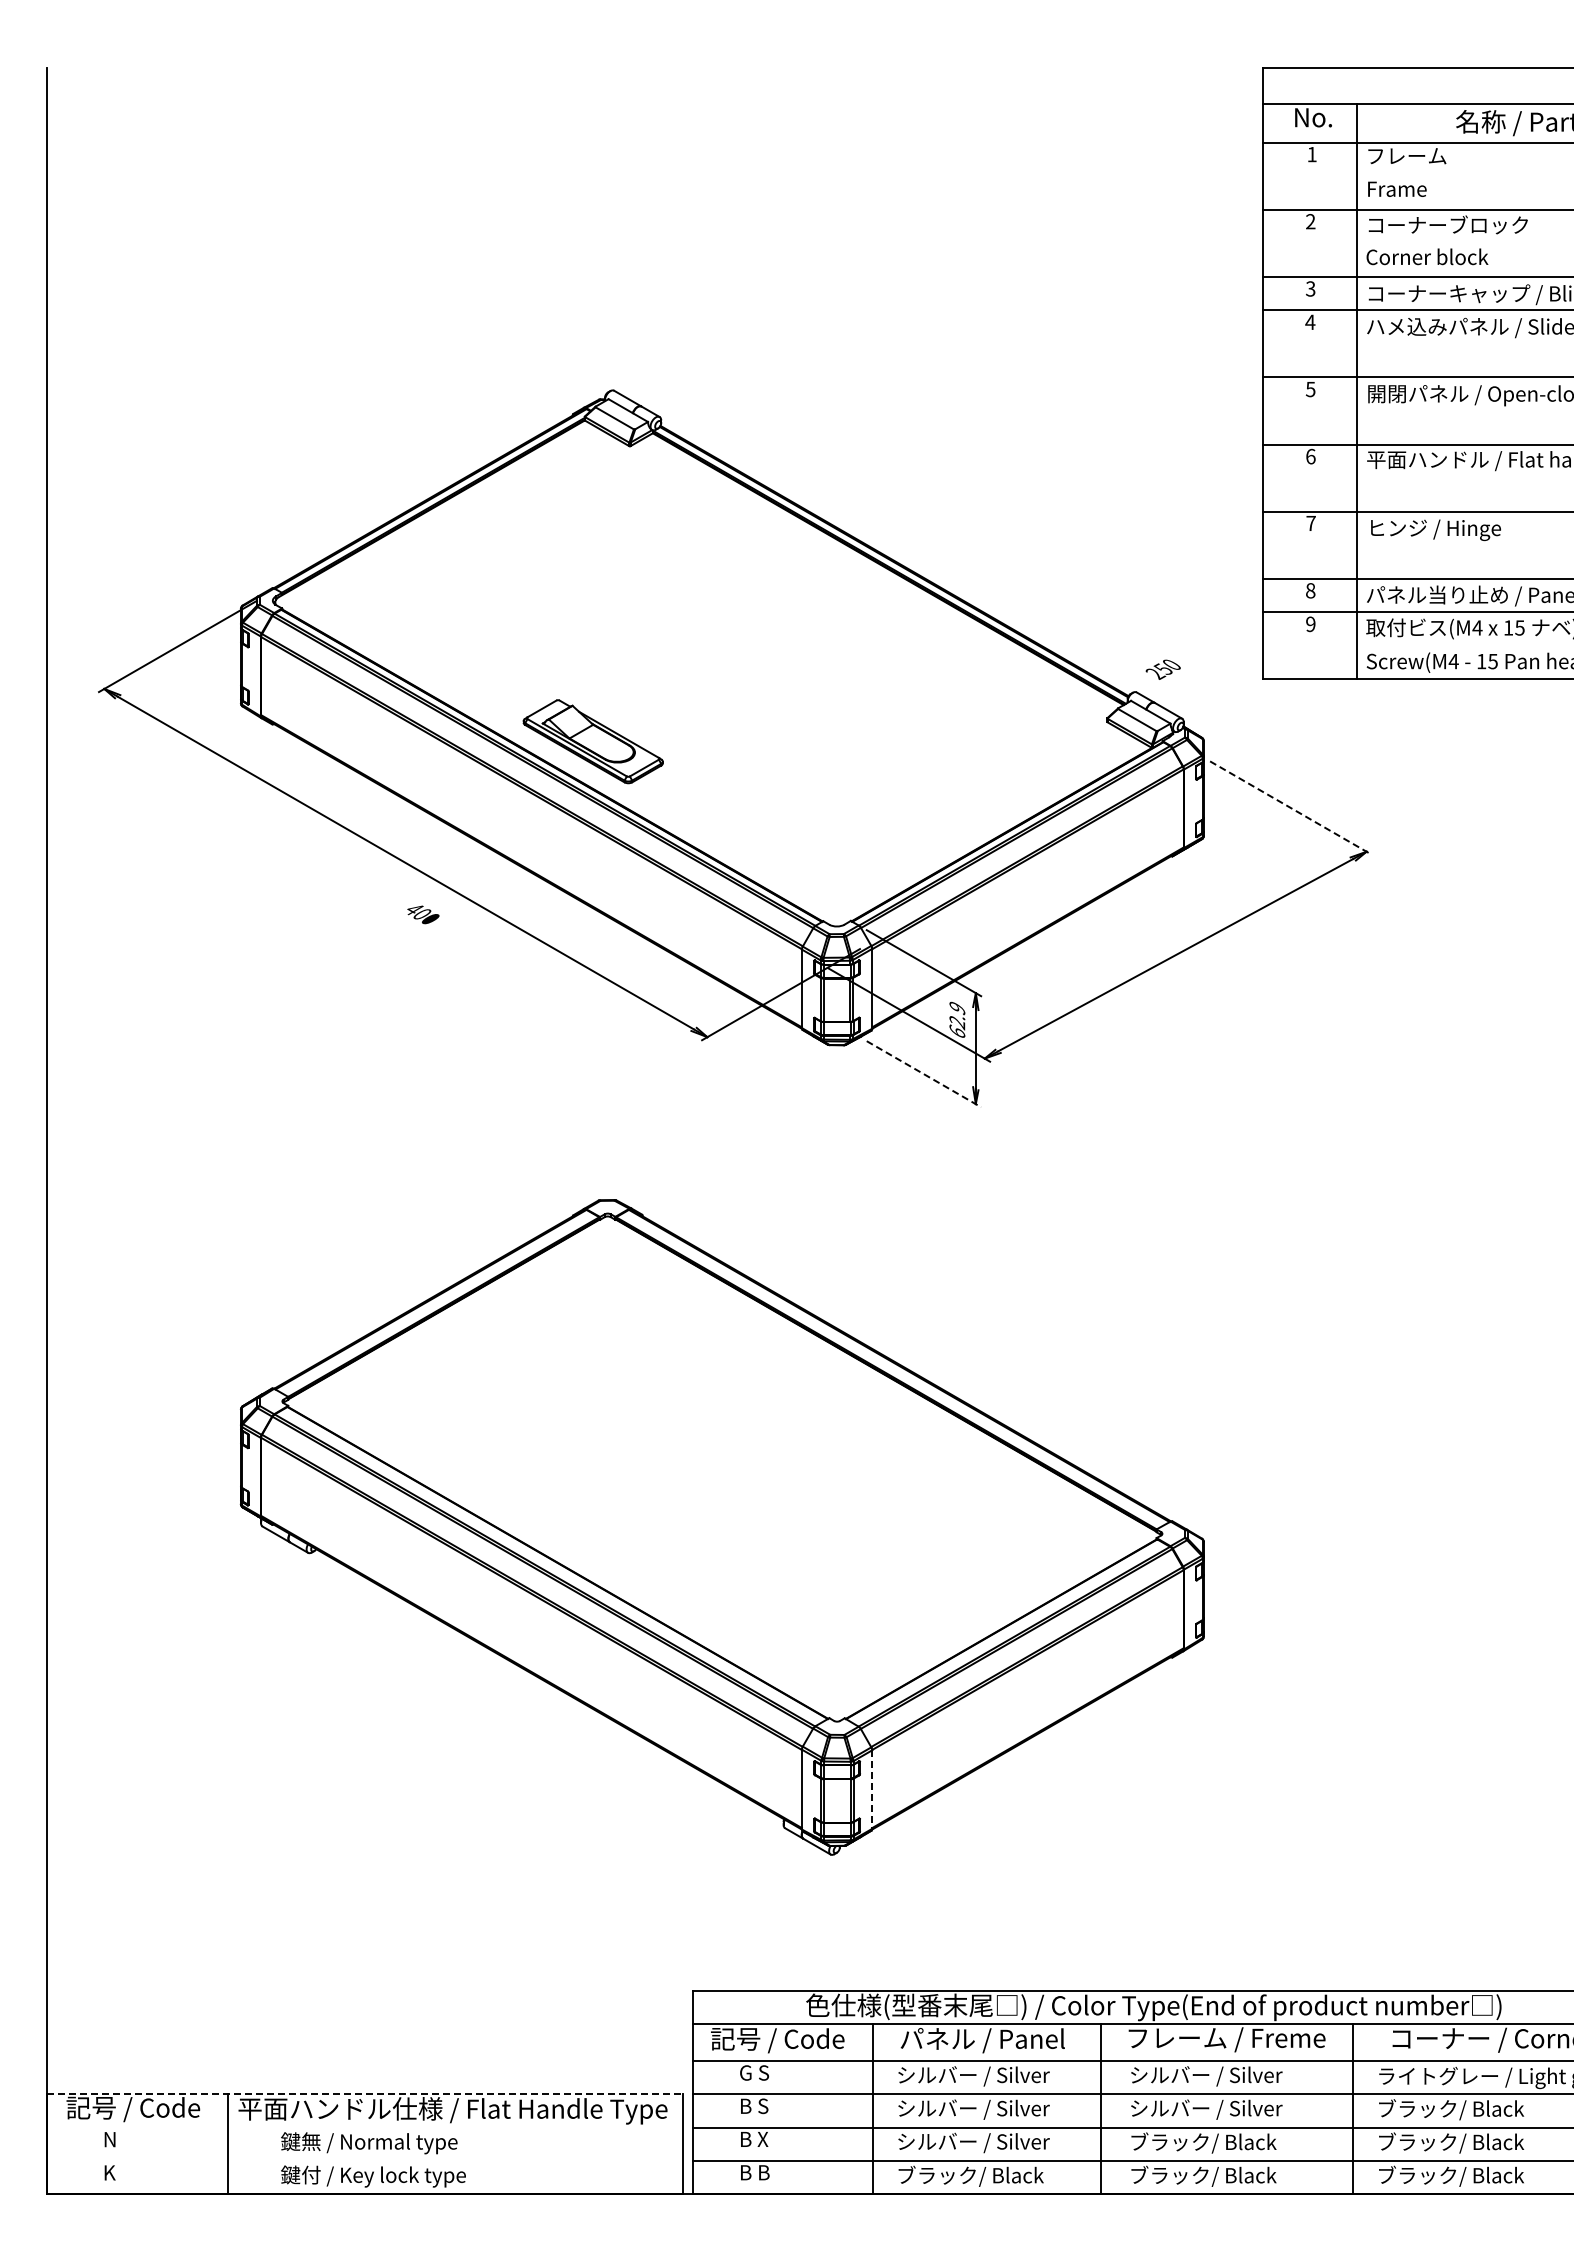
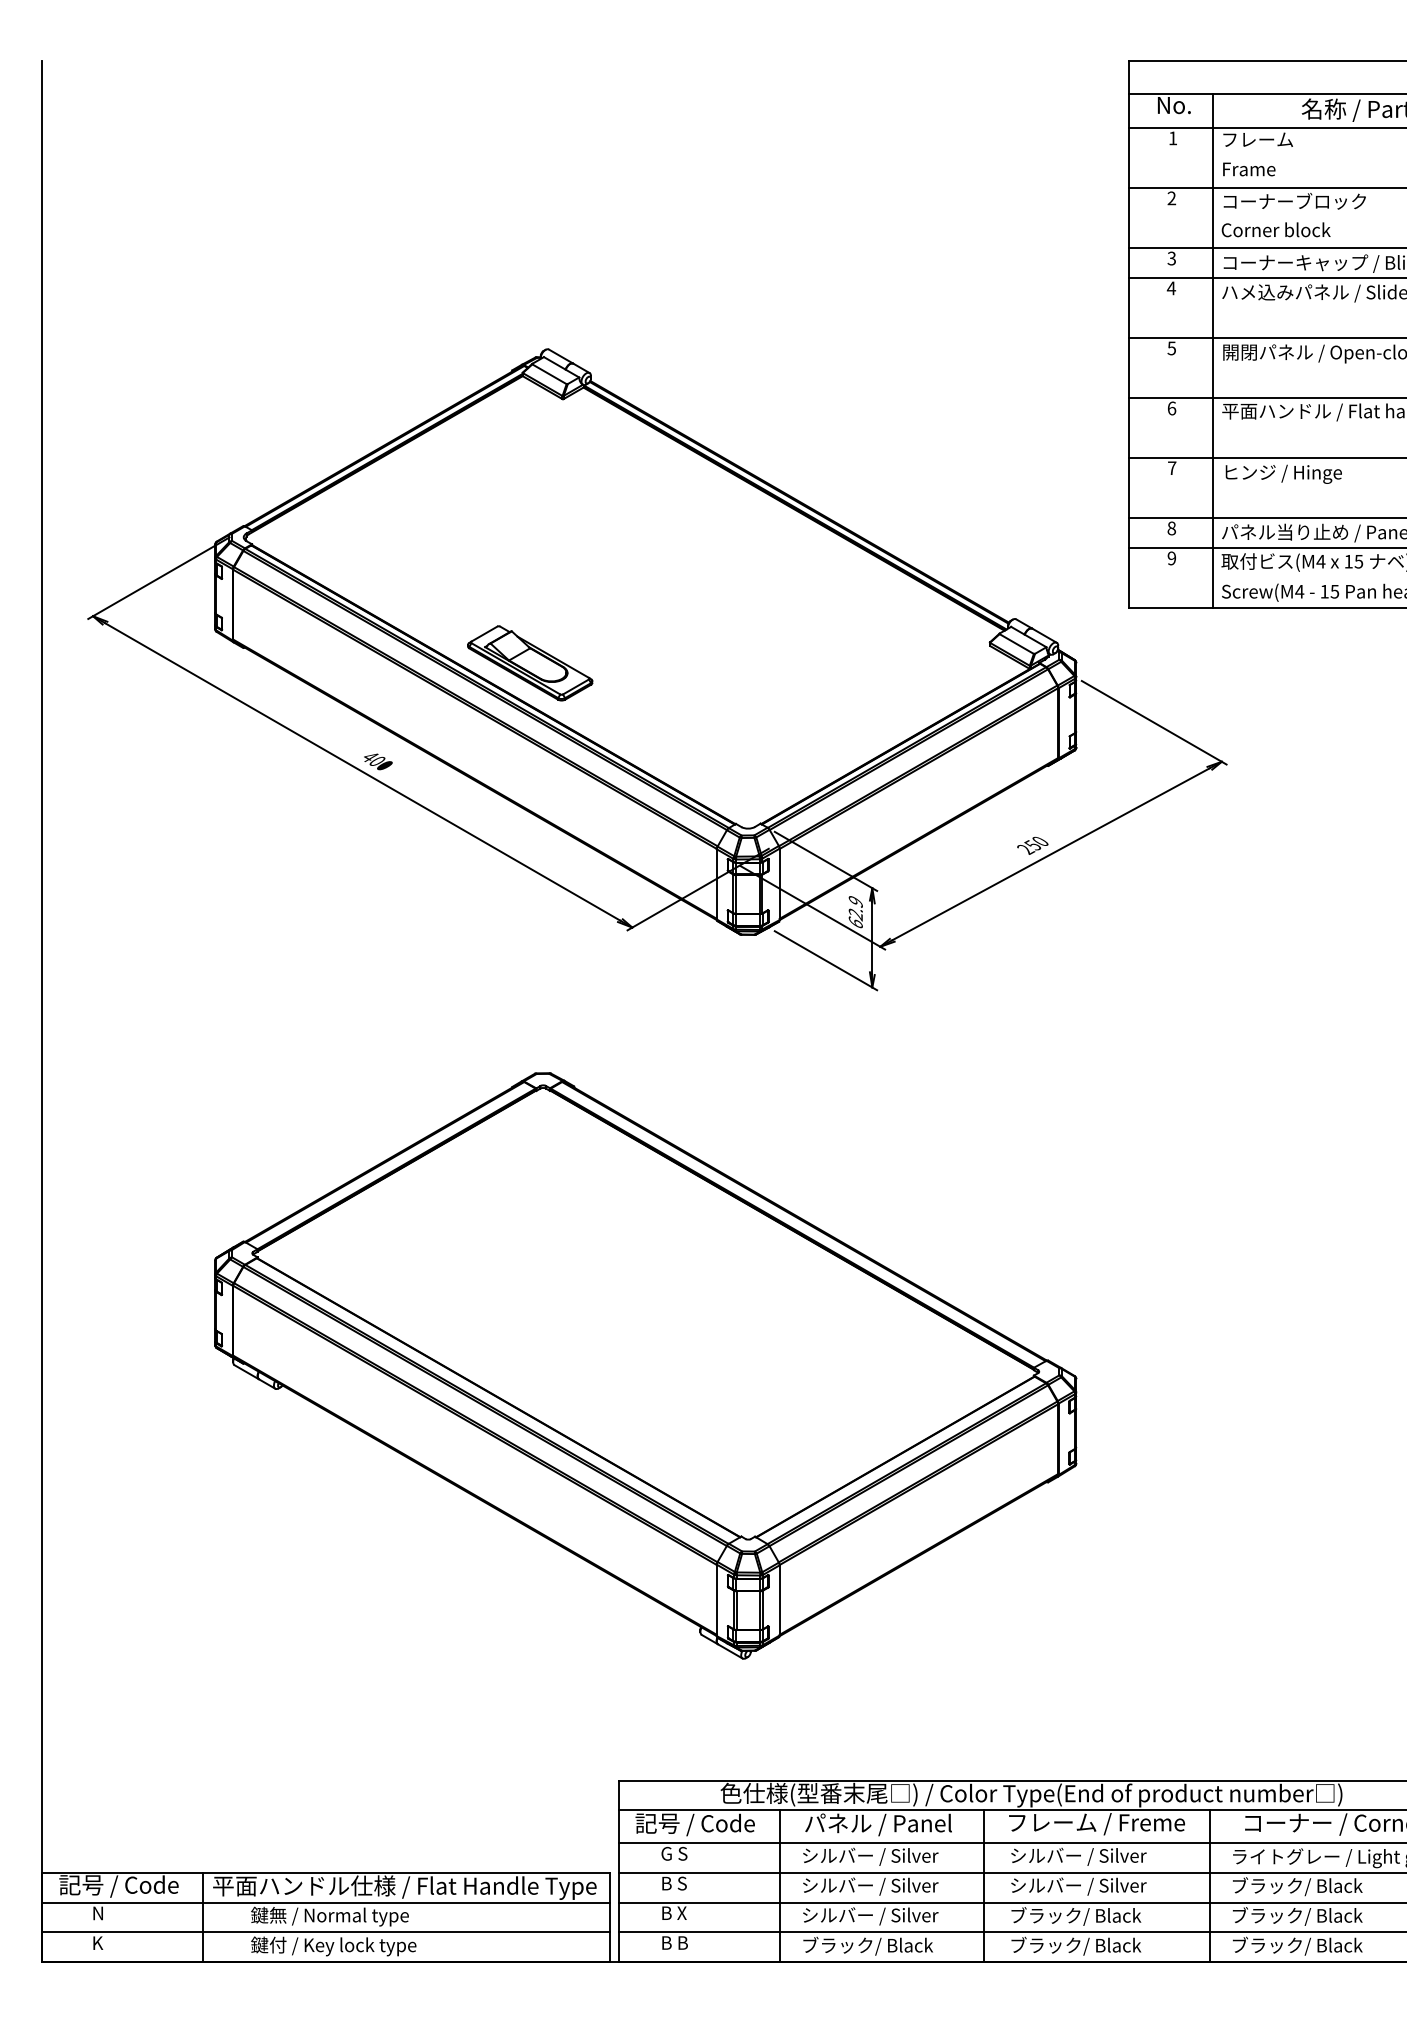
text: (1162, 669) -> (1032, 845), moved
line: (1291, 808) -> (1154, 723), dashed -> solid
text: (423, 914) -> (378, 761), moved
line: (924, 1074) -> (826, 960), dashed -> solid
line: (872, 1790) -> (779, 1601), dashed -> solid
line: (365, 2094) -> (326, 1873), dashed -> solid
line: (364, 2127) -> (325, 1902), added
line: (364, 2160) -> (325, 1932), added

